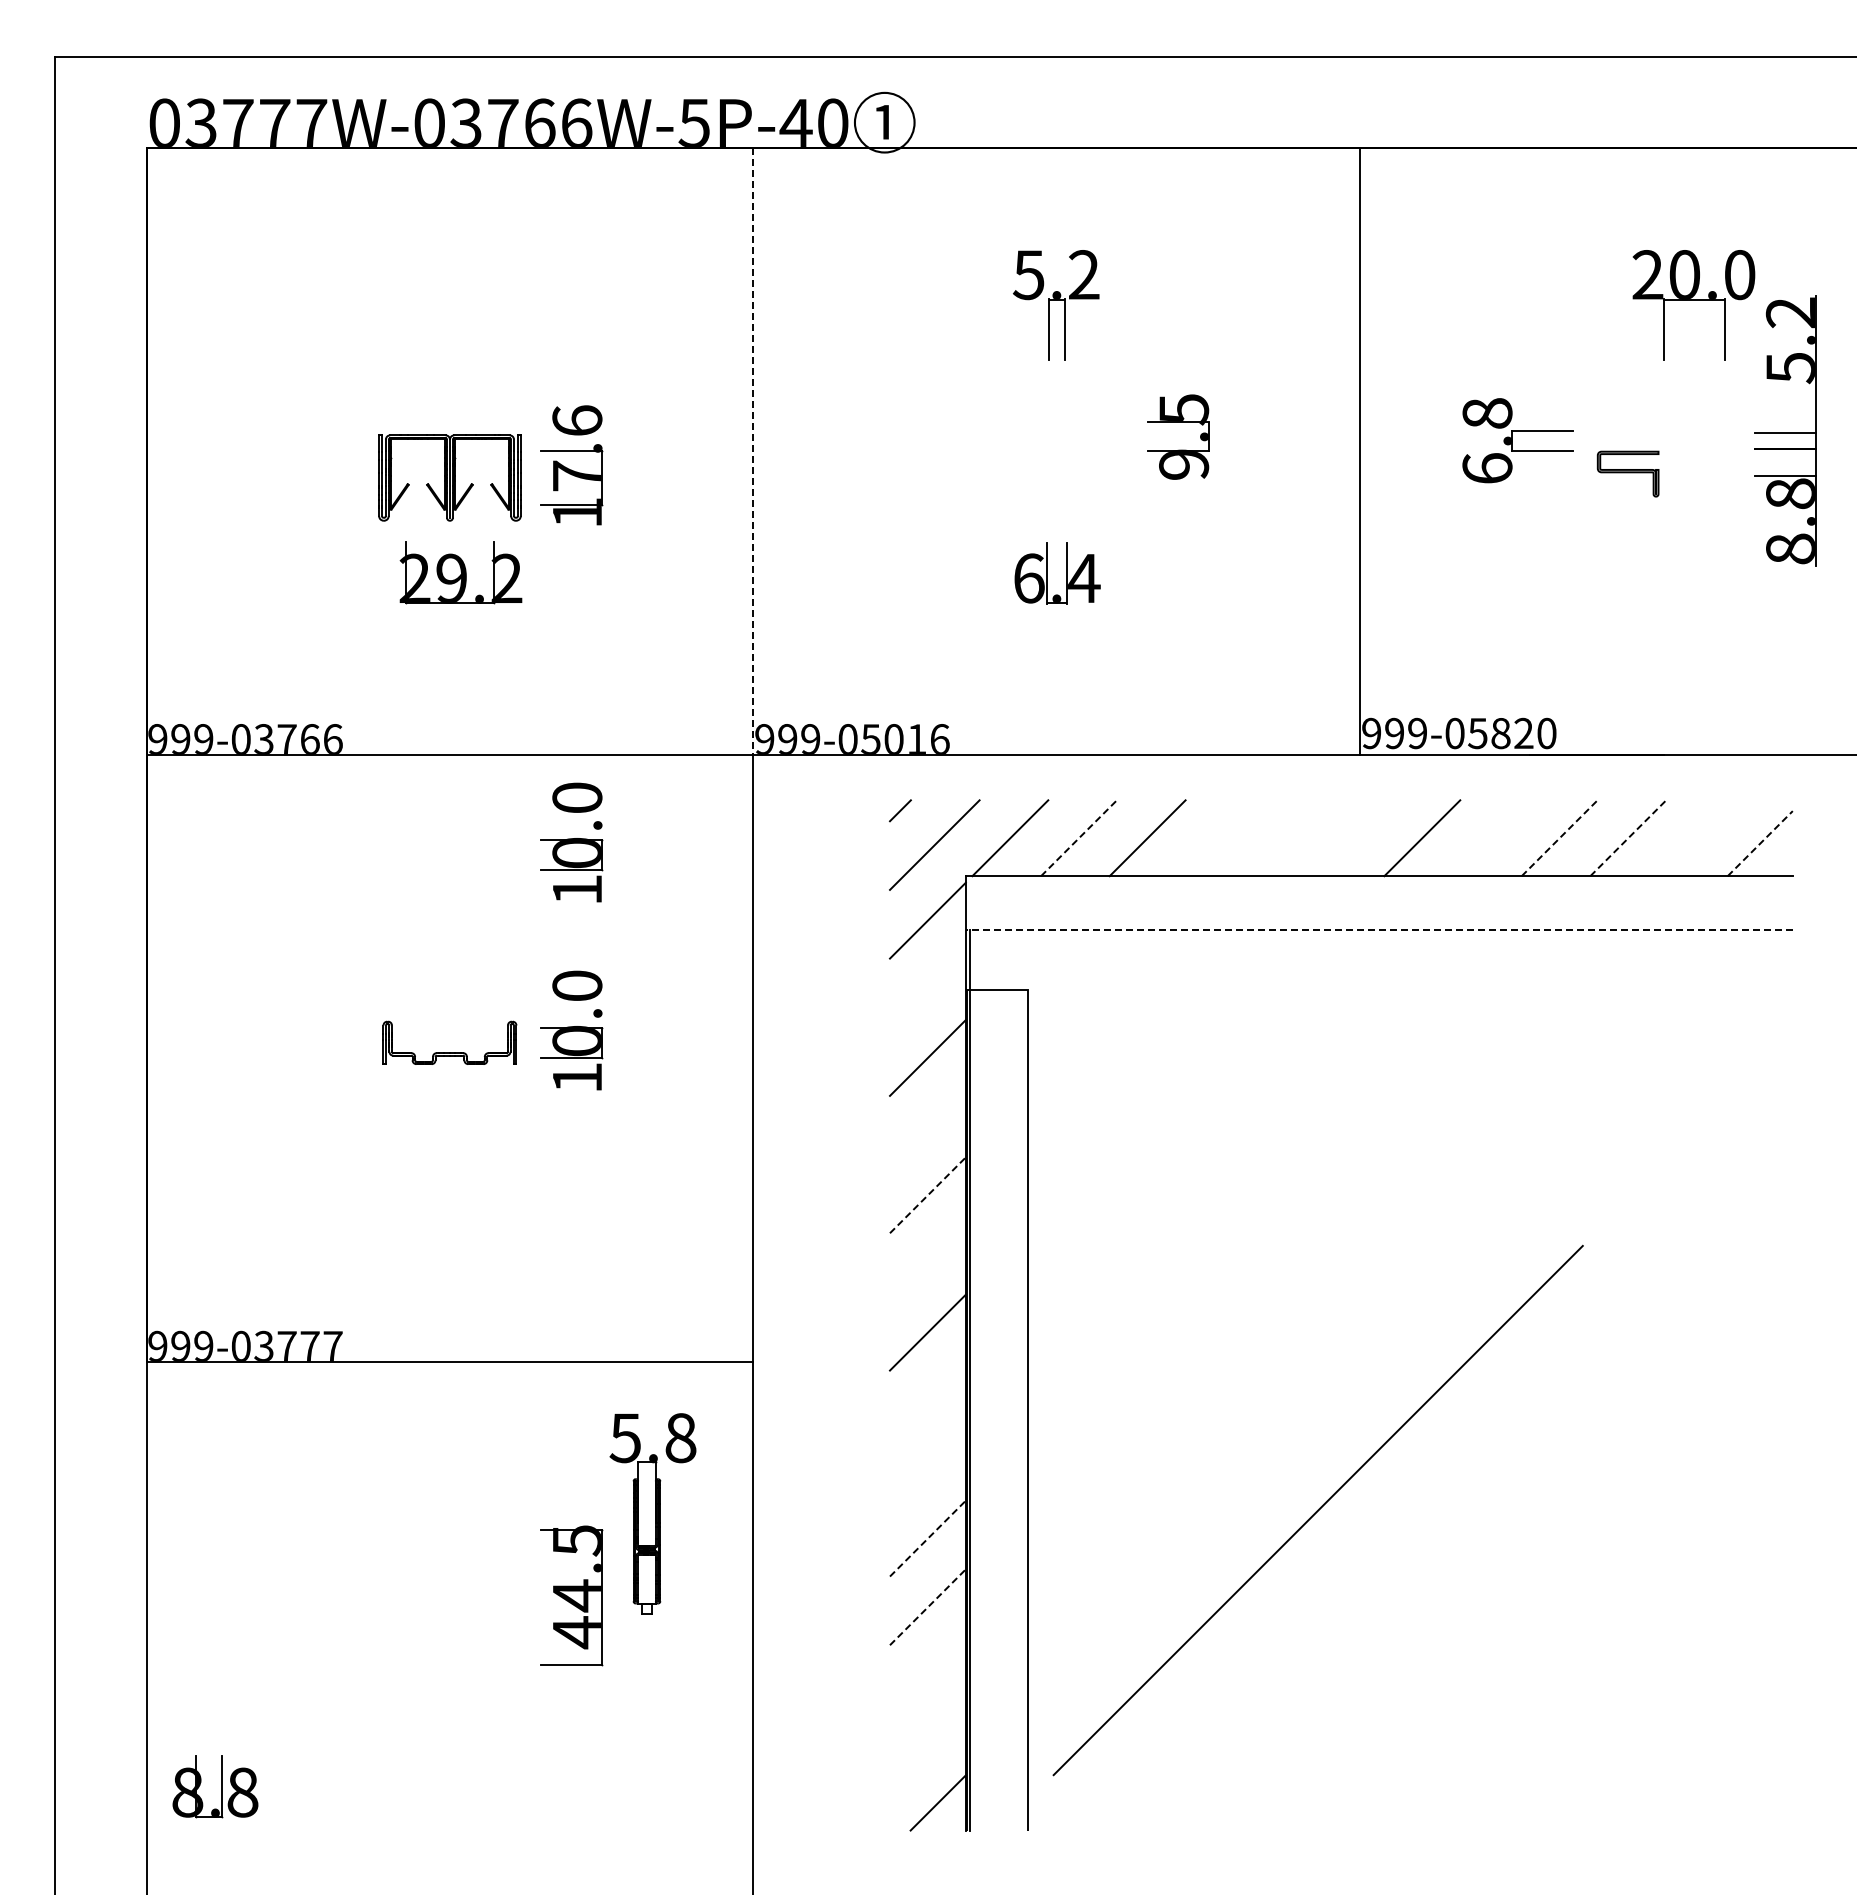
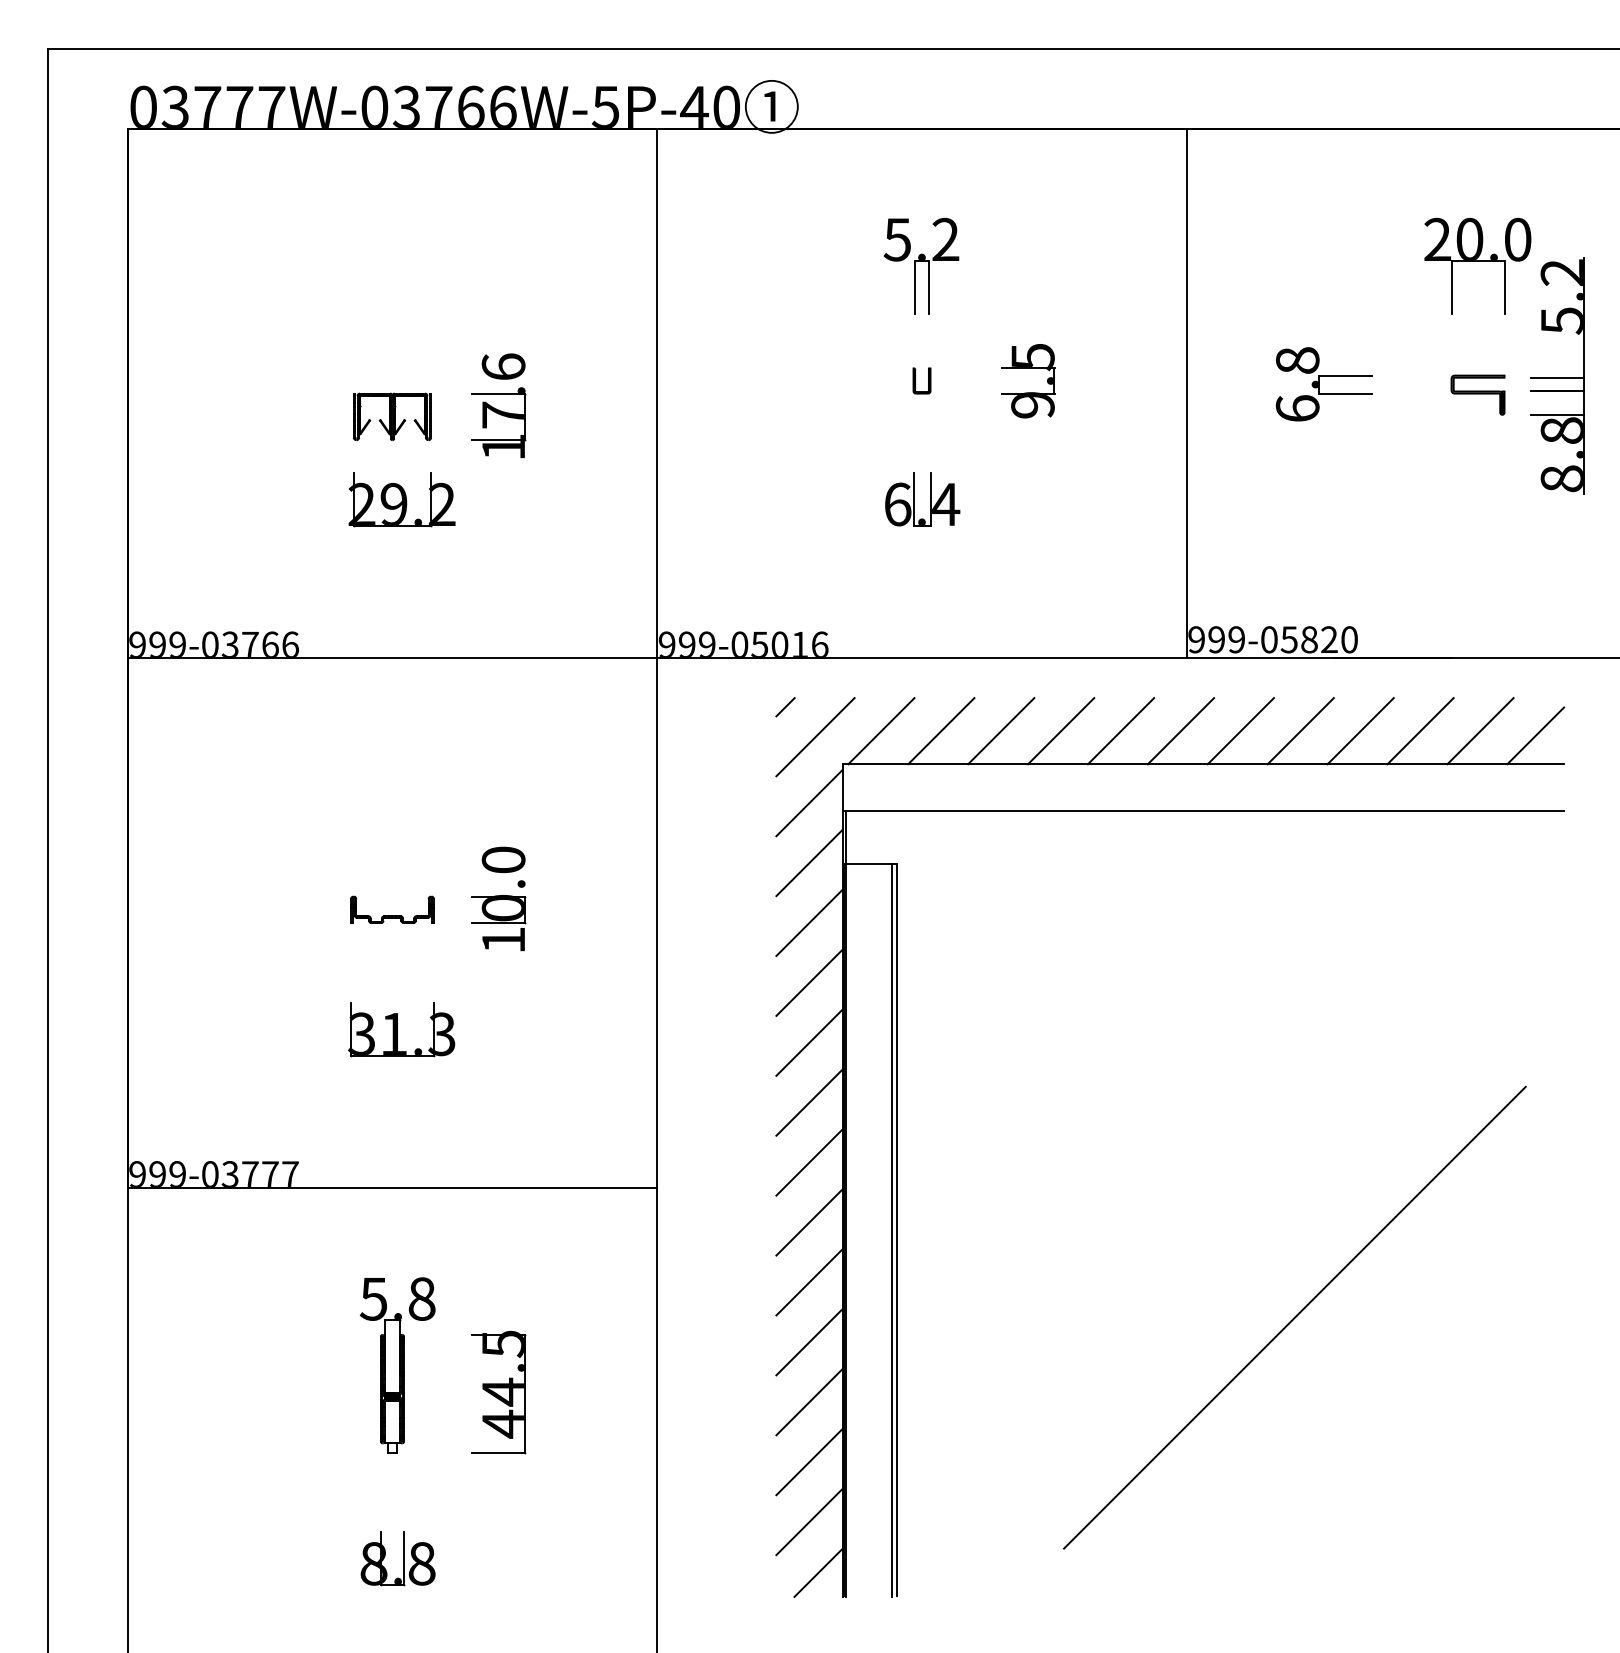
part: (1049, 436) -> (915, 380), added
line: (753, 451) -> (657, 393), dashed -> solid
part: (1627, 473) -> (1477, 394), moved
part: (449, 477) -> (392, 416), size x0.62
line: (1079, 838) -> (941, 731), dashed -> solid
line: (1216, 838) -> (1061, 731), added
line: (1284, 838) -> (1120, 731), added
line: (1353, 838) -> (1180, 731), added
line: (1490, 838) -> (1300, 731), added
line: (1559, 838) -> (1360, 731), dashed -> solid
line: (1628, 838) -> (1420, 731), dashed -> solid
line: (1696, 838) -> (1480, 731), added
part: (571, 842) -> (498, 734), removed
line: (1760, 843) -> (1535, 735), dashed -> solid
line: (1378, 929) -> (1202, 810), dashed -> solid
line: (927, 989) -> (809, 863), added
part: (449, 1043) -> (392, 910), size x0.71
line: (927, 1126) -> (809, 982), added
part: (460, 1179) -> (401, 1028), added
line: (927, 1195) -> (809, 1042), dashed -> solid
line: (927, 1263) -> (809, 1102), added
line: (927, 1401) -> (809, 1222), added
line: (1022, 1410) -> (892, 1230), added
line: (927, 1469) -> (809, 1281), added
line: (1317, 1510) -> (1294, 1317), moved
part: (652, 1513) -> (397, 1364), moved
line: (927, 1538) -> (809, 1342), dashed -> solid
line: (927, 1607) -> (809, 1402), dashed -> solid
line: (927, 1675) -> (809, 1461), added
line: (927, 1744) -> (809, 1521), added
part: (215, 1786) -> (398, 1558), moved

